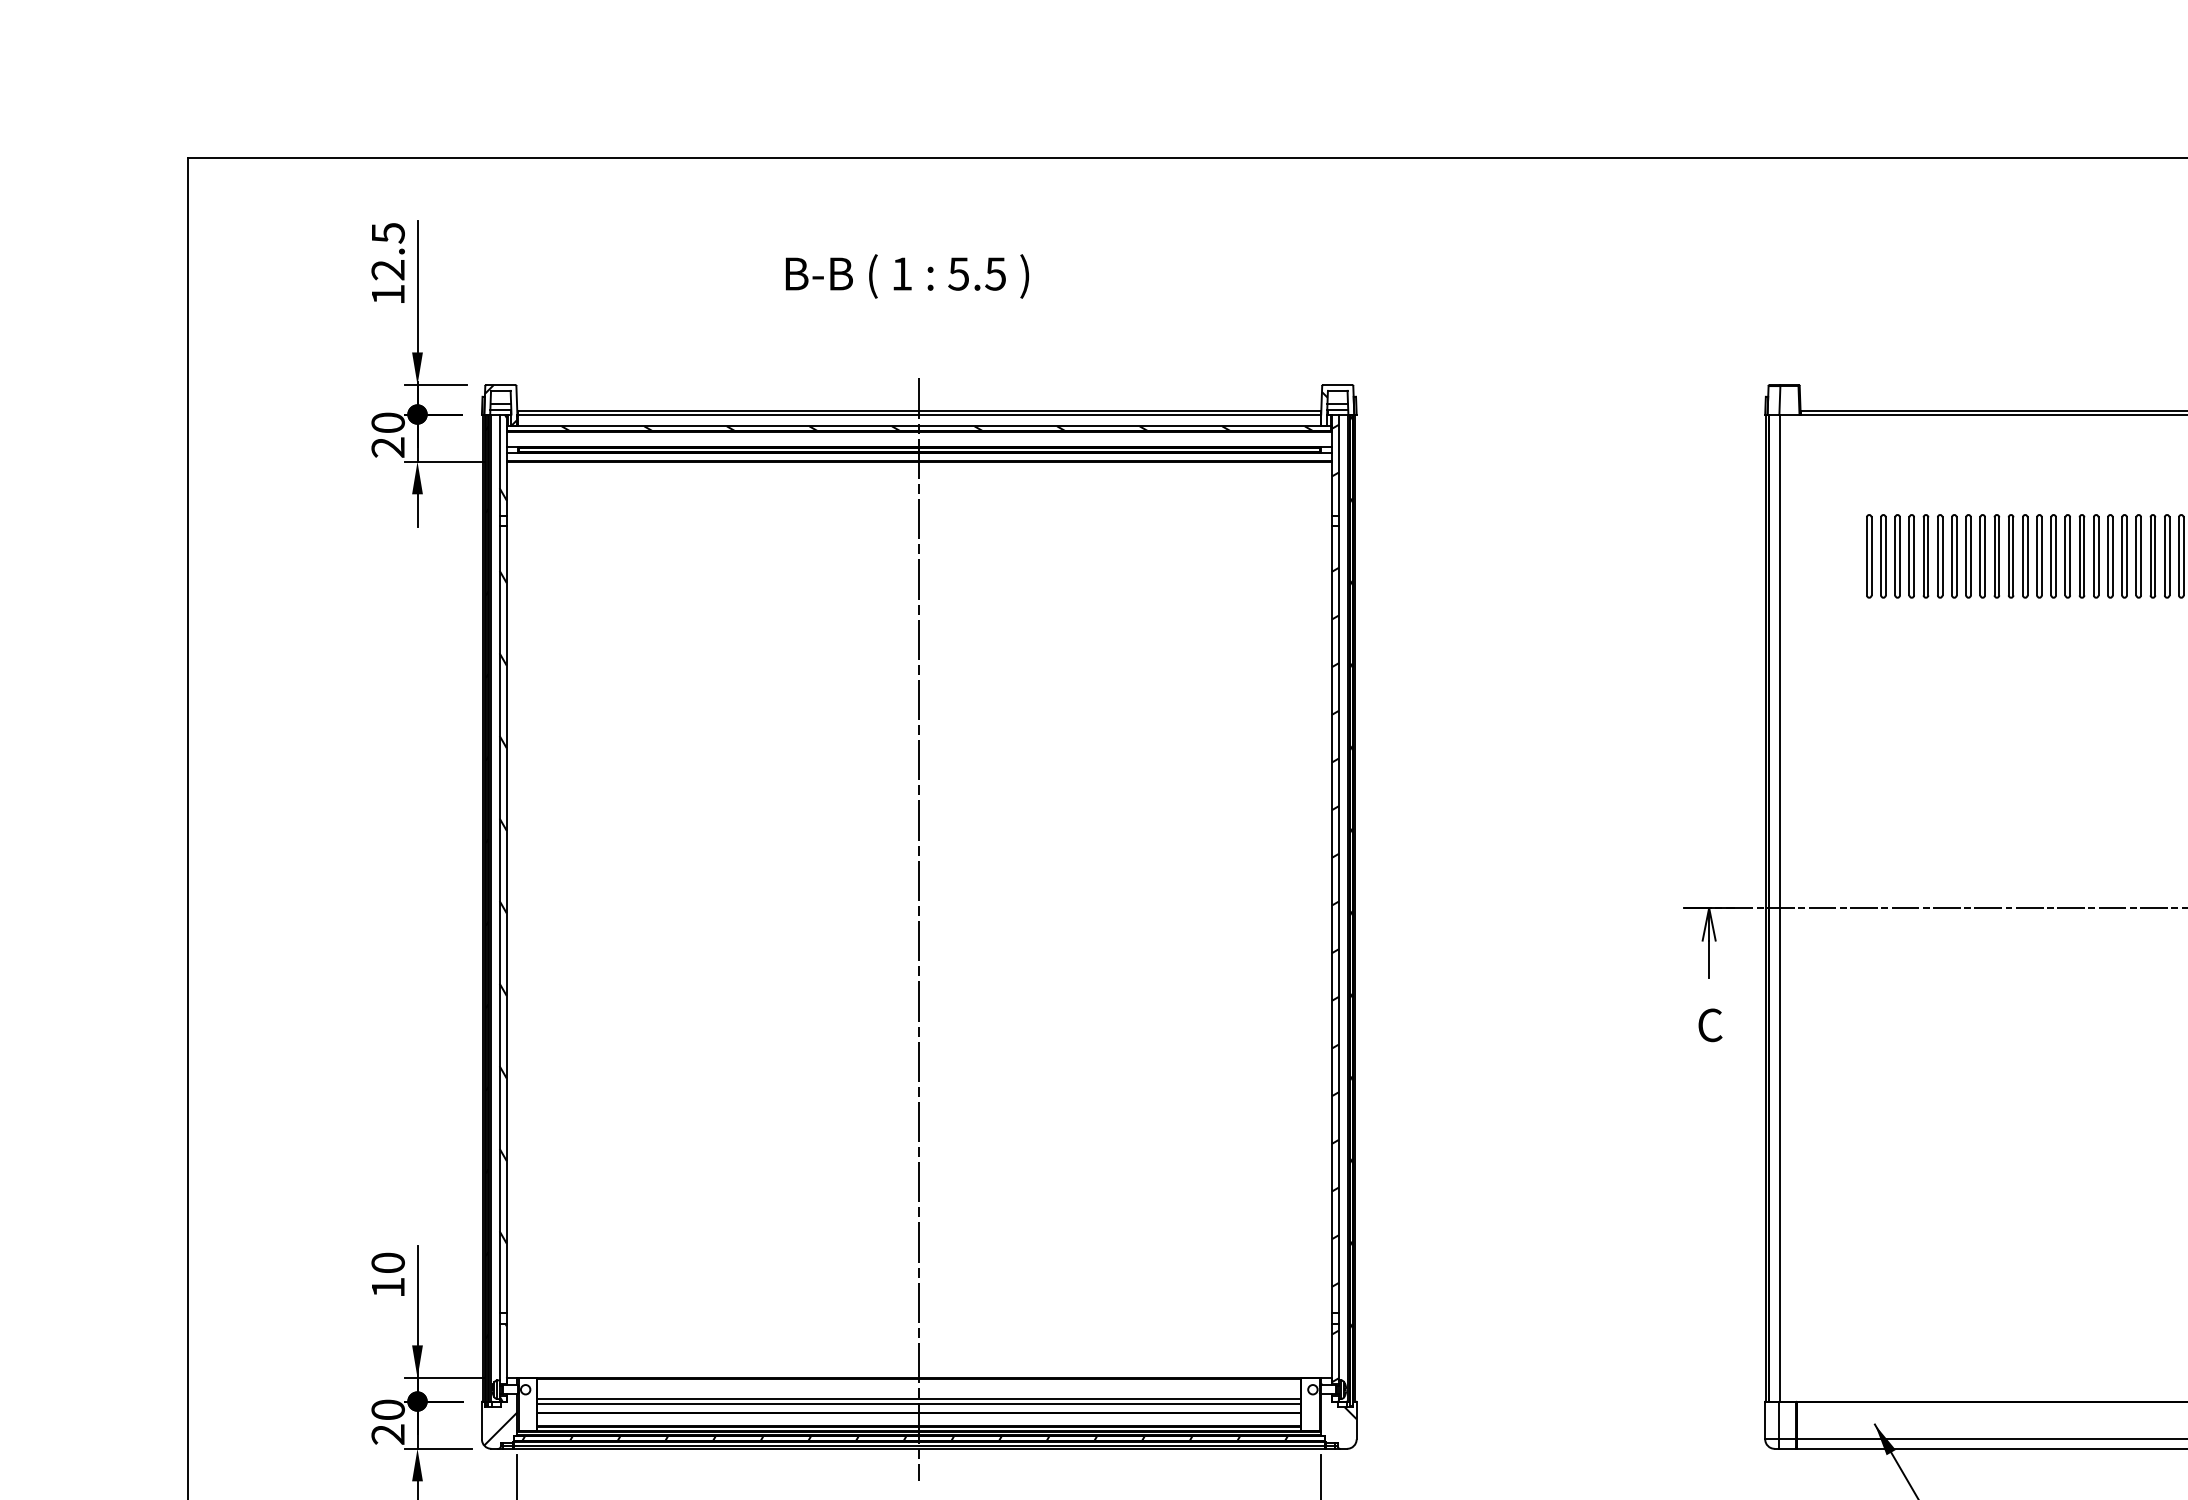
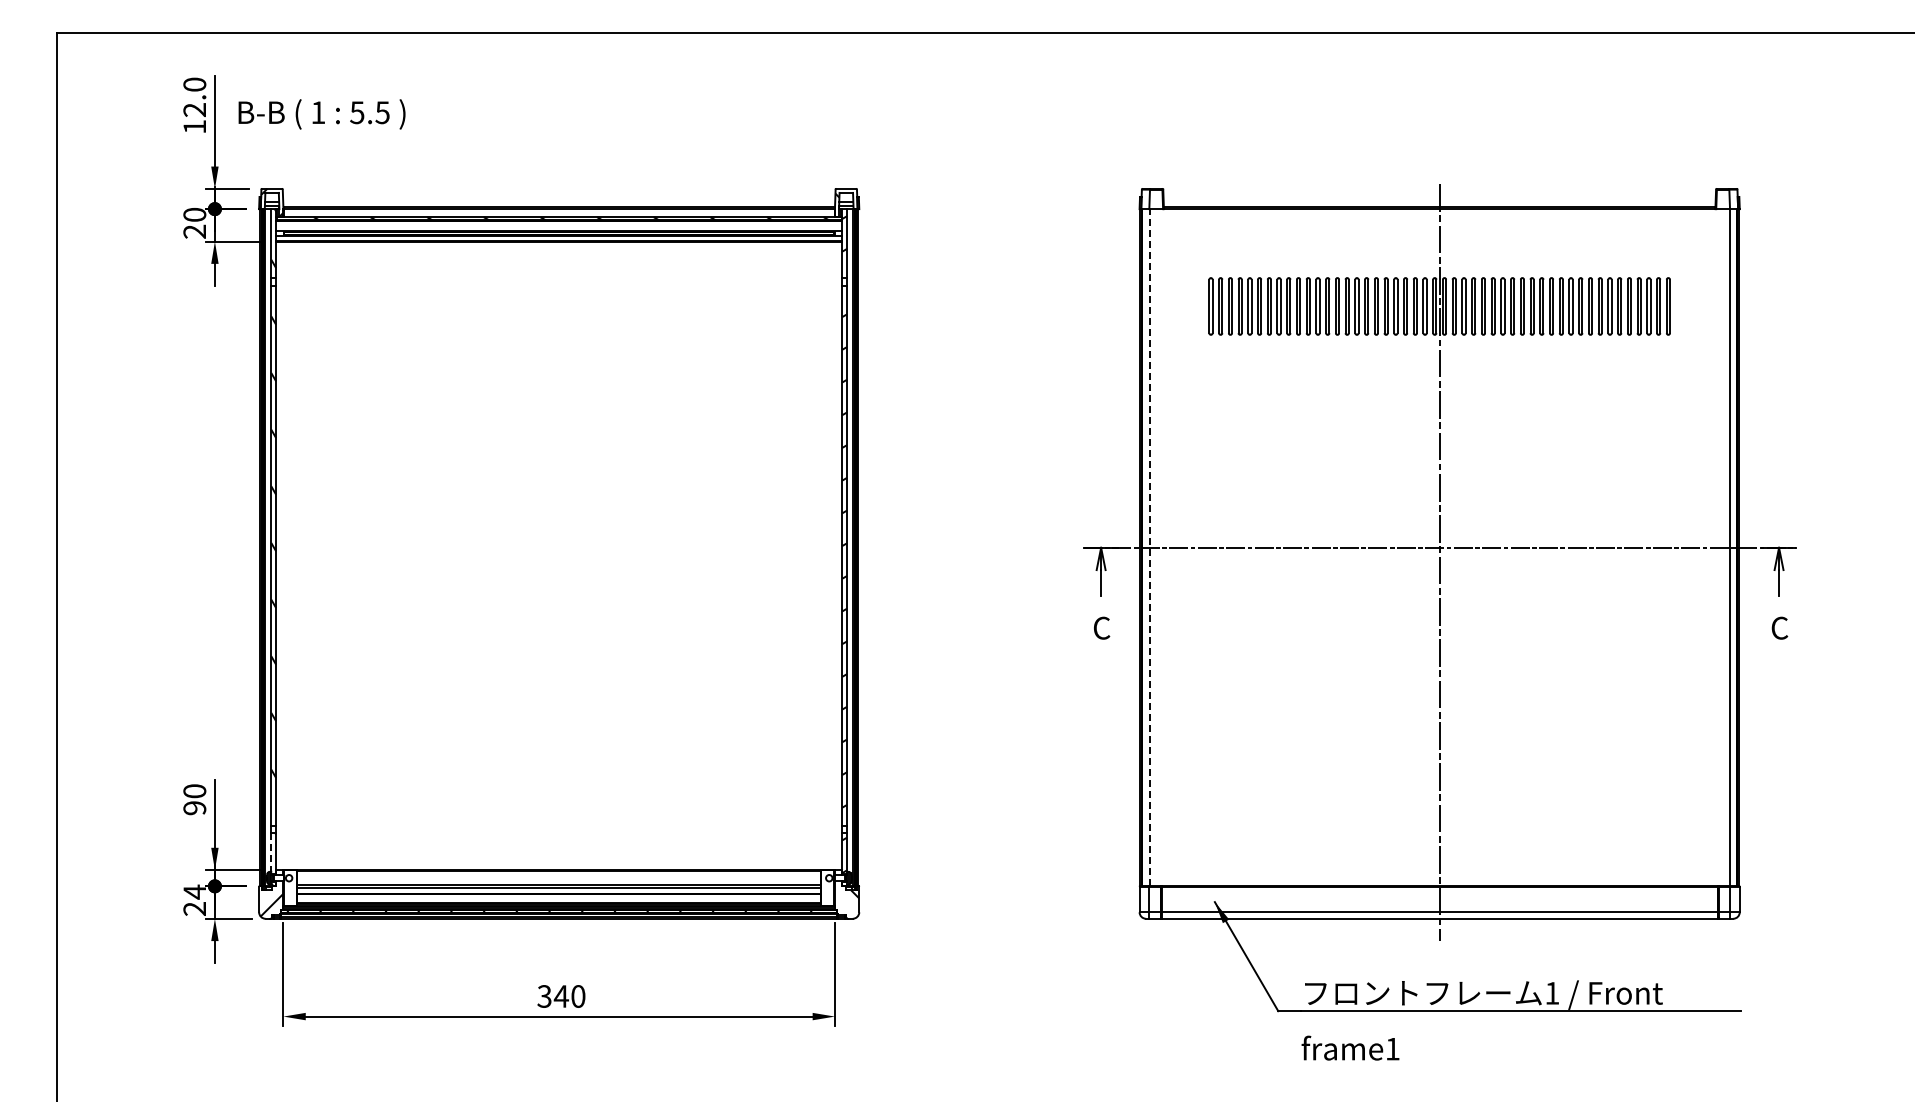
text: (387, 232) -> (194, 84), 12.5 -> 12.0
text: (906, 276) -> (321, 114), moved
line: (1779, 907) -> (1149, 547), solid -> dashed
line: (919, 929) -> (559, 562), removed
text: (387, 1288) -> (194, 808), 10 -> 90
line: (499, 1352) -> (271, 852), solid -> dashed
text: (387, 1409) -> (194, 891), 20 -> 24

